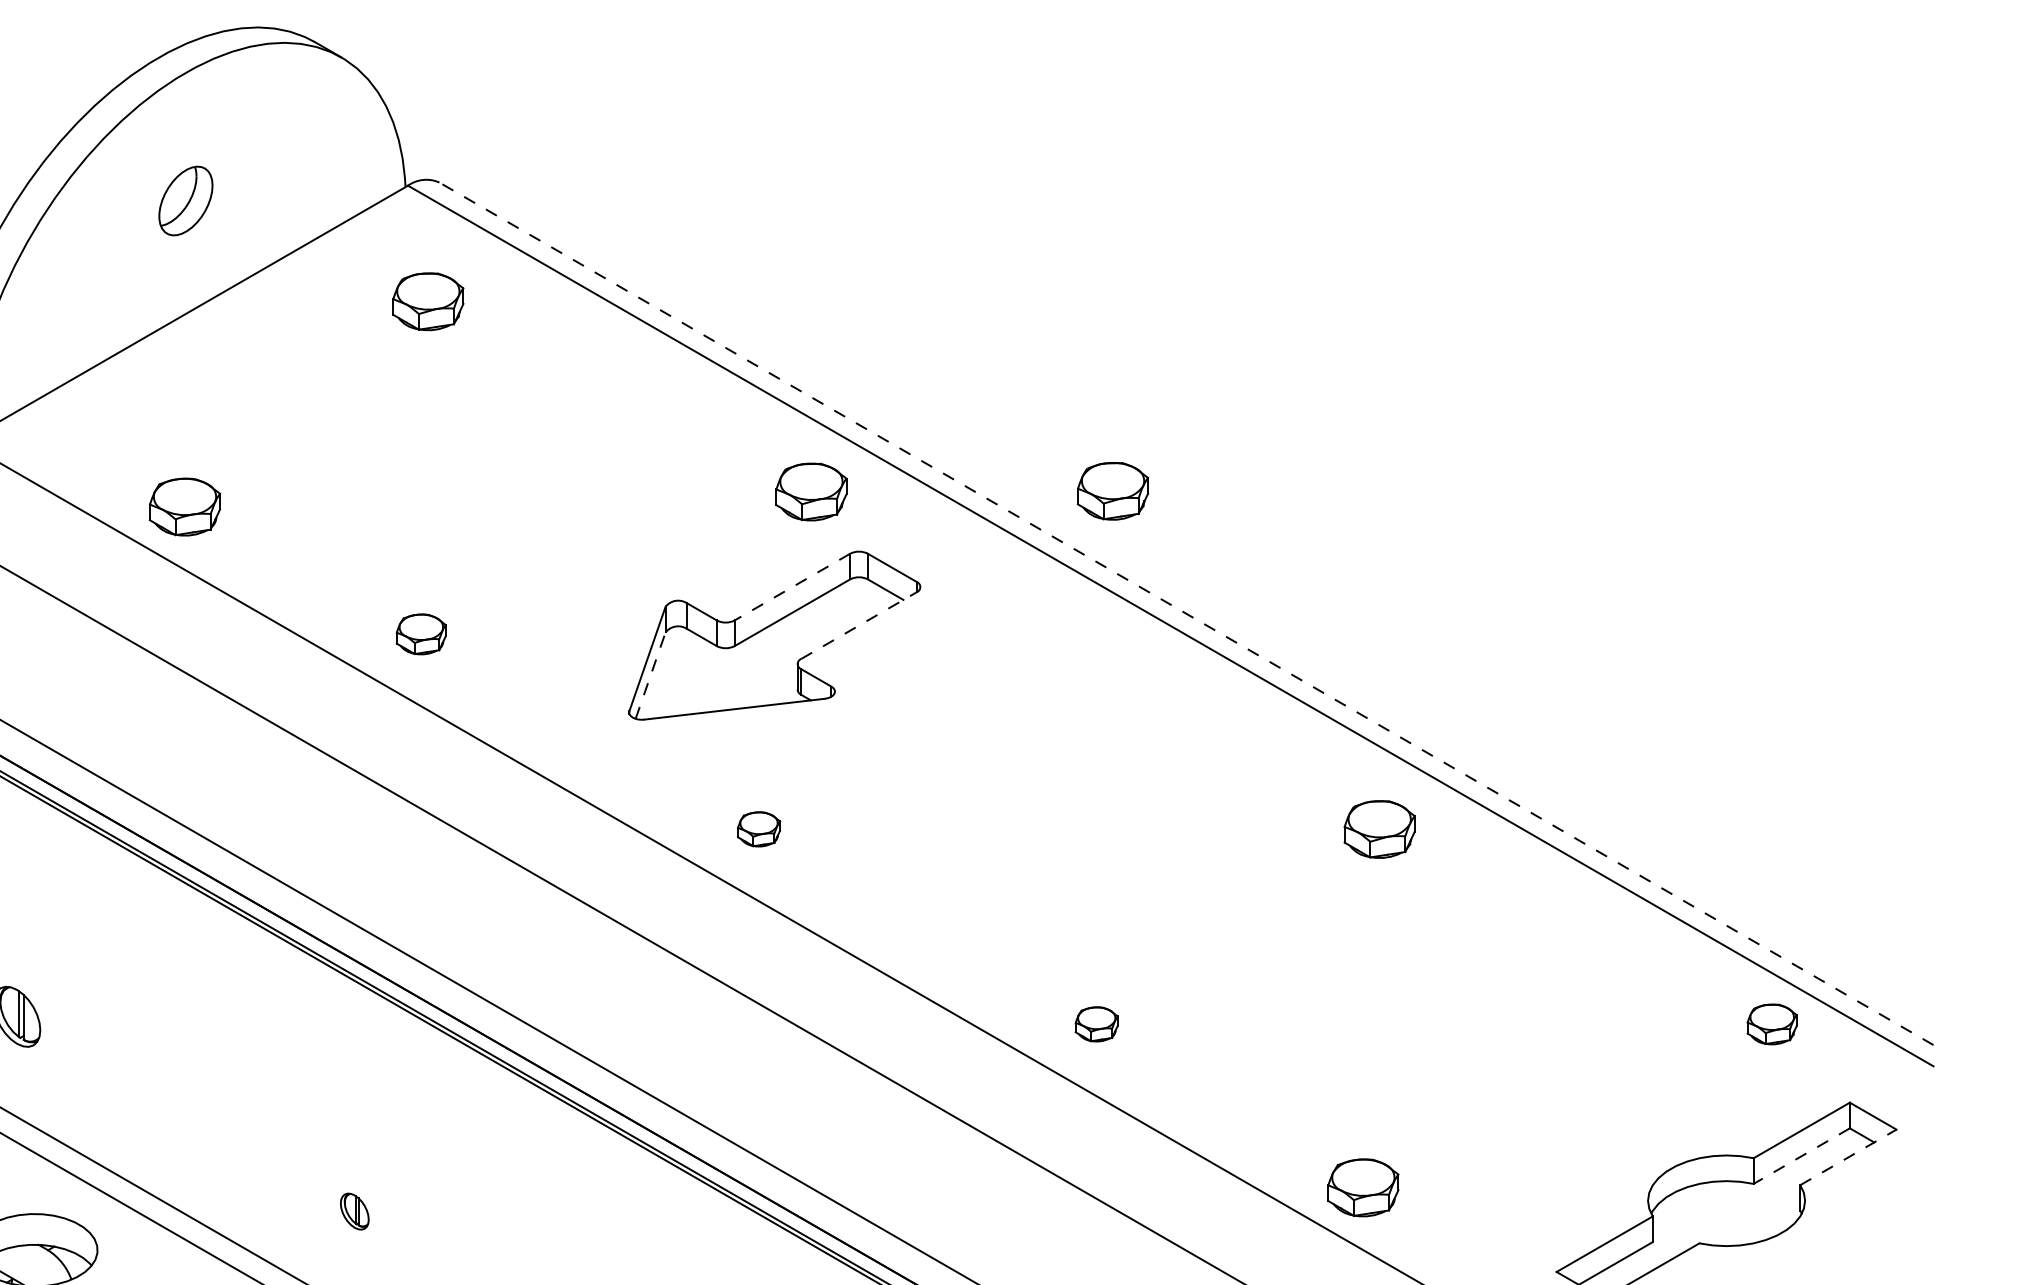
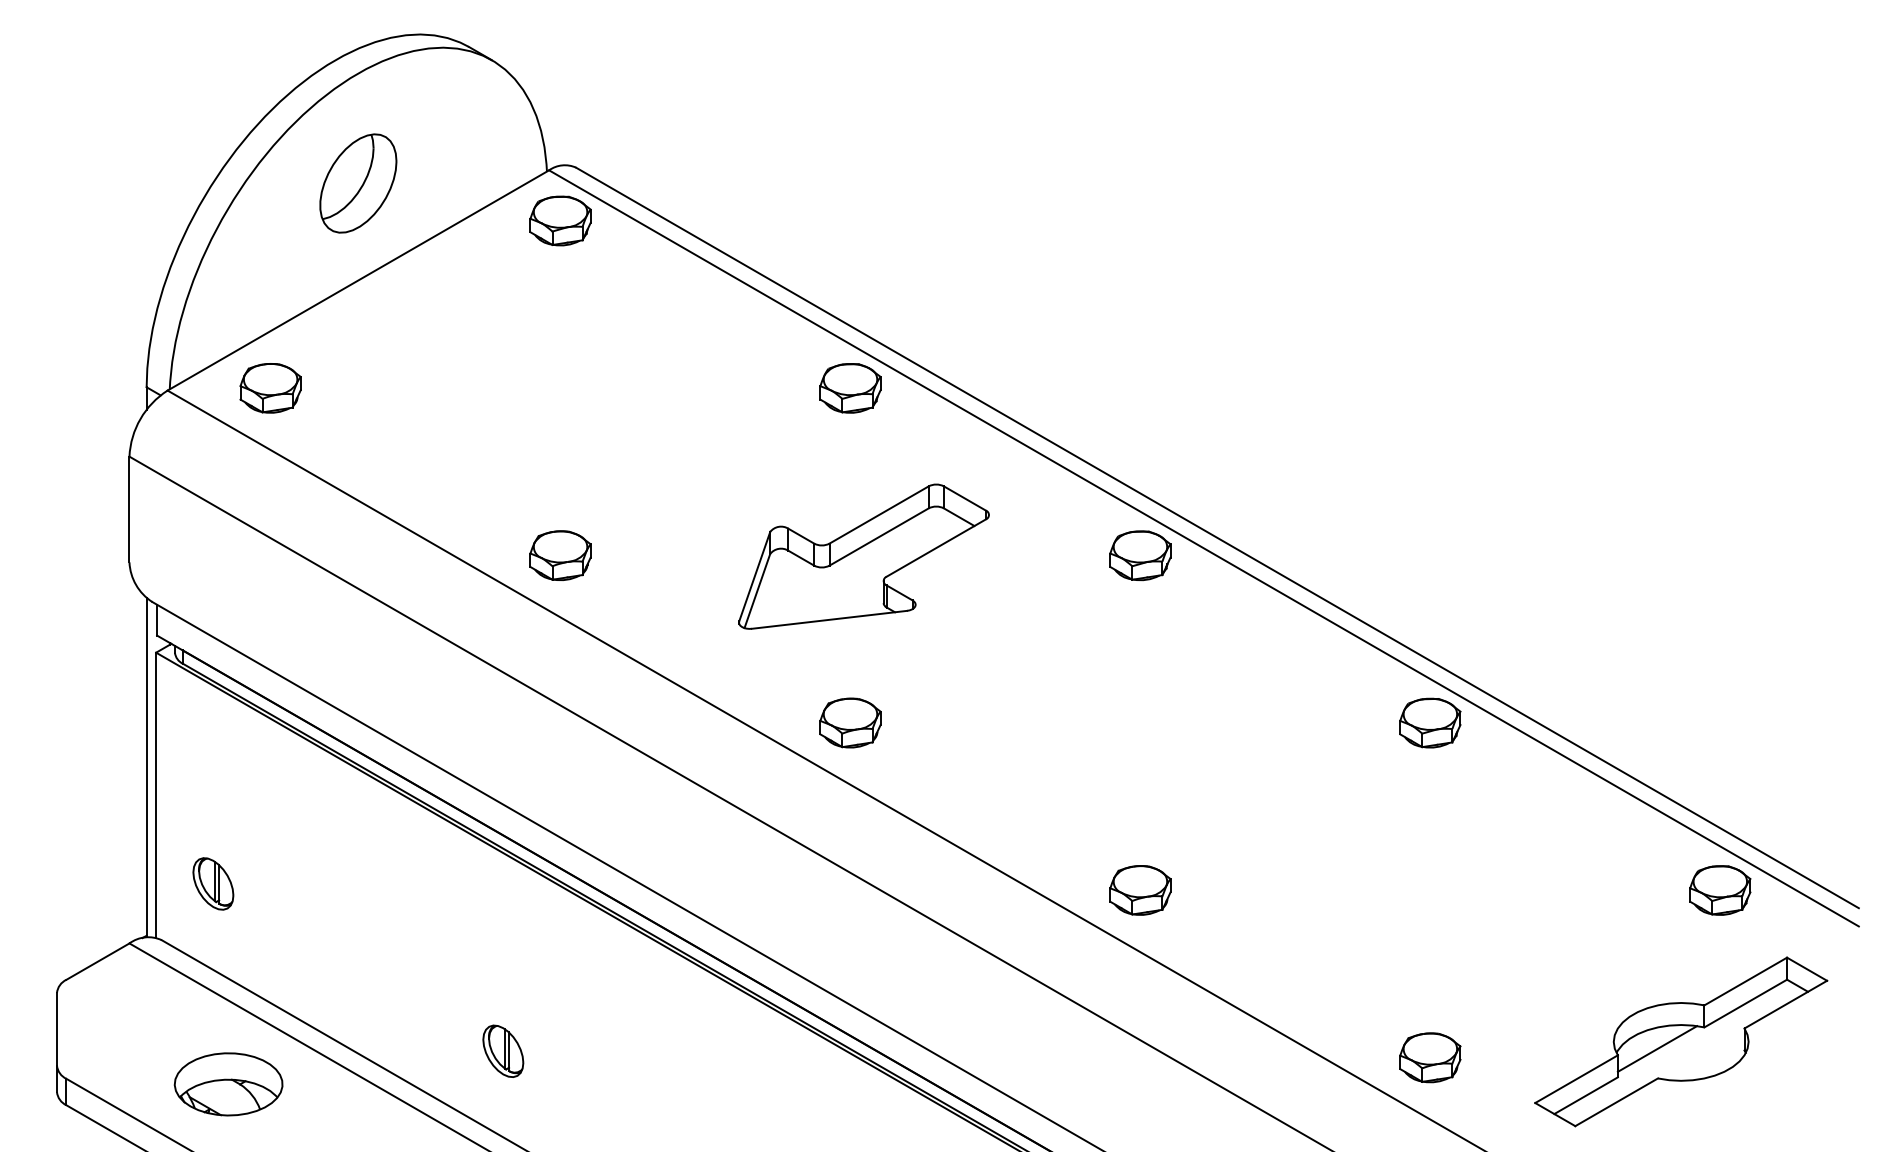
part: (186, 201) -> (358, 183), size x1.67
part: (428, 301) -> (560, 220), moved
part: (1113, 491) -> (1140, 555), moved
part: (811, 492) -> (850, 388), moved
part: (184, 507) -> (270, 388), moved
line: (791, 587) -> (878, 515), dashed -> solid
line: (1186, 613) -> (1217, 537), dashed -> solid
line: (859, 624) -> (936, 547), dashed -> solid
part: (421, 634) -> (560, 555), size x1.43
line: (650, 675) -> (757, 590), dashed -> solid
part: (759, 828) -> (850, 722), size x1.67
part: (1379, 828) -> (1430, 722), moved
part: (1096, 1024) -> (1140, 890), size x1.67
part: (1772, 1024) -> (1720, 890), size x1.43
line: (1801, 1156) -> (1745, 1003), dashed -> solid
line: (1848, 1157) -> (1785, 1004), dashed -> solid
part: (1363, 1187) -> (1430, 1057), moved
line: (1698, 1208) -> (1657, 1048), added
part: (354, 1210) -> (503, 1050), size x1.67

